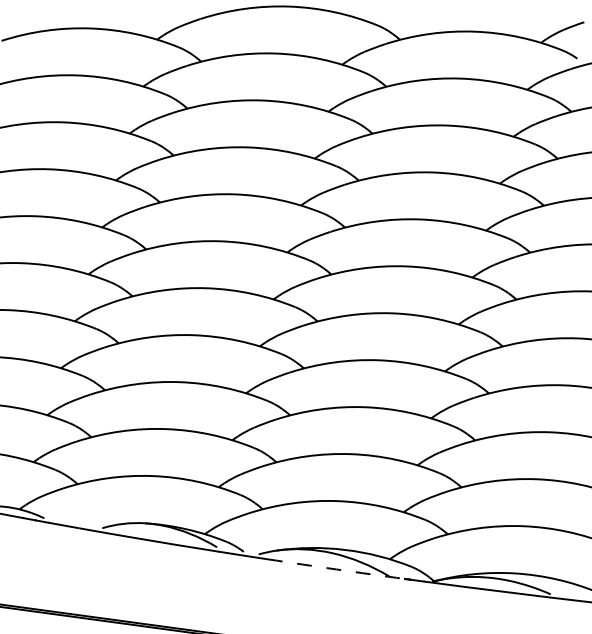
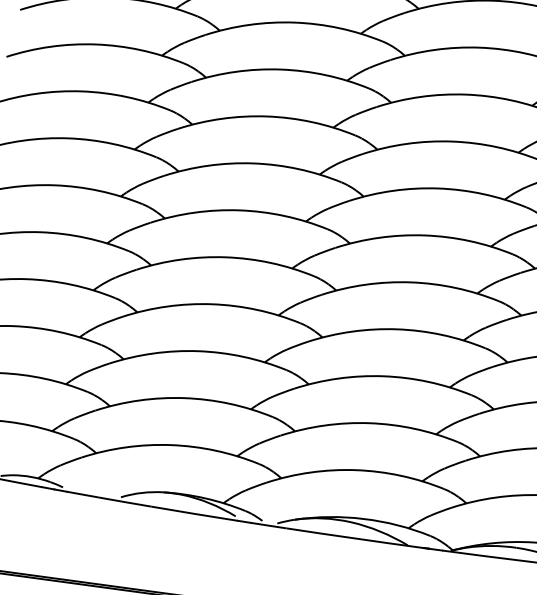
arc: (336, 569) -> (355, 538), dashed -> solid

